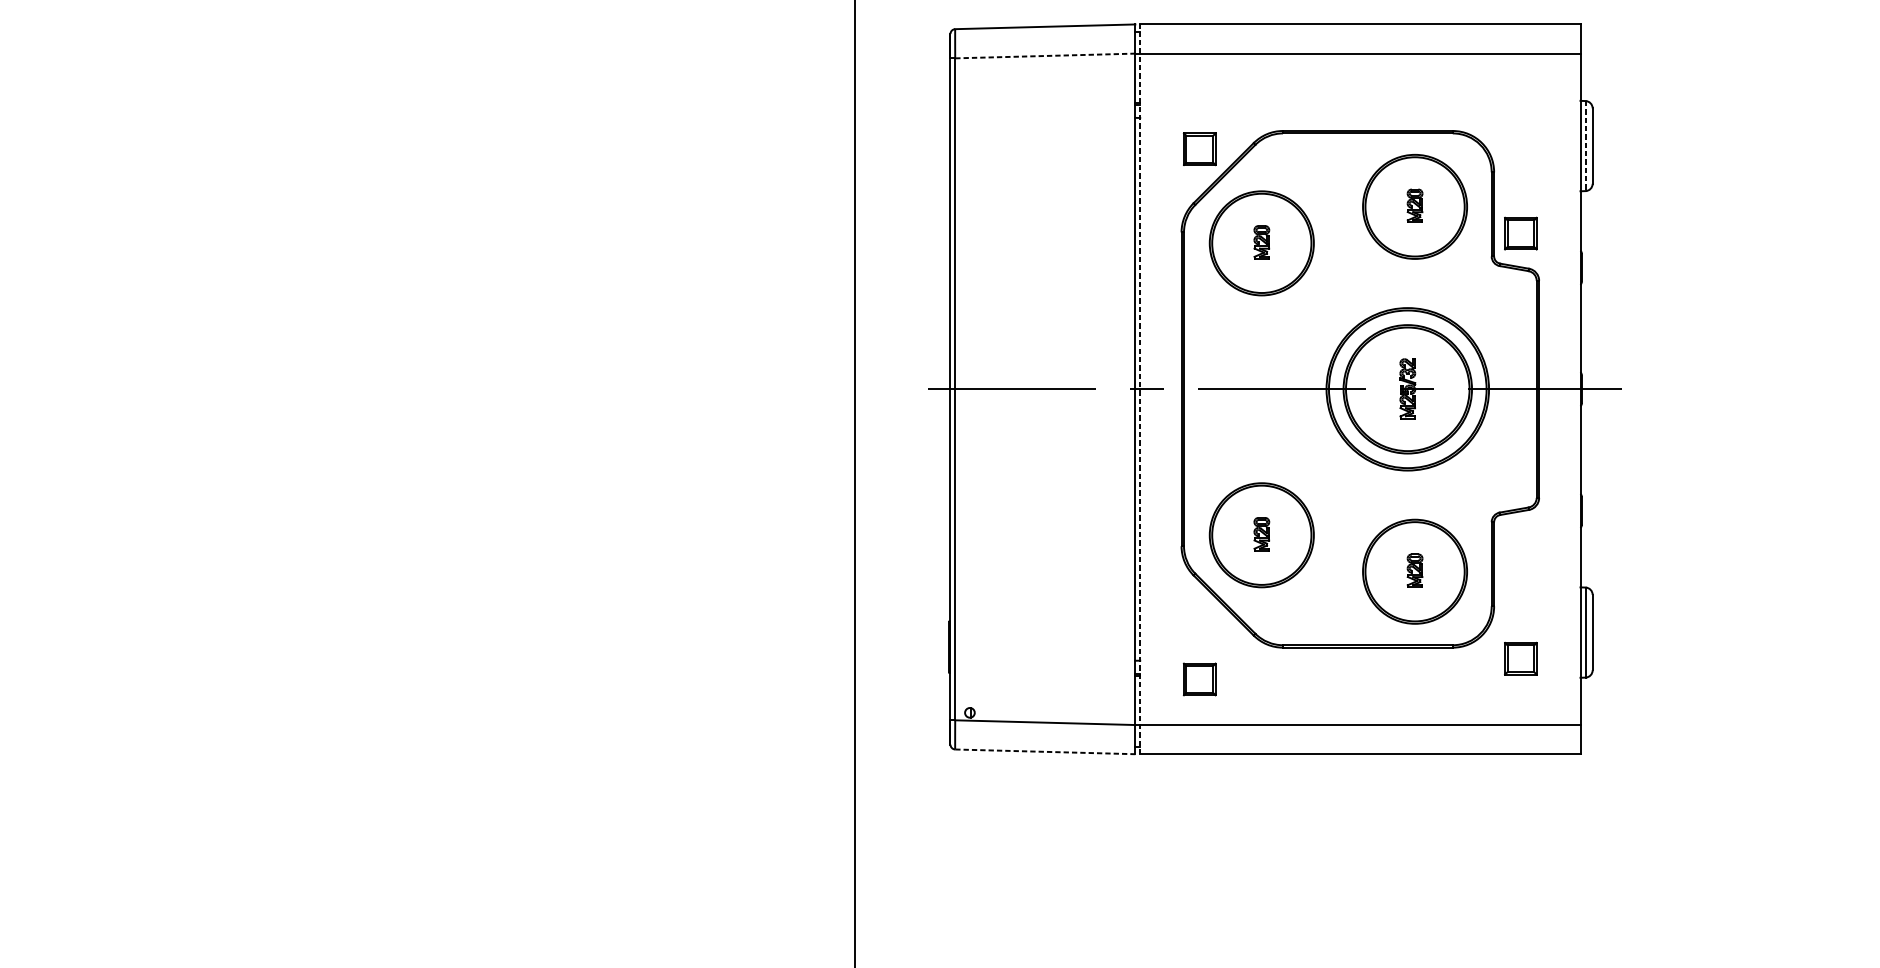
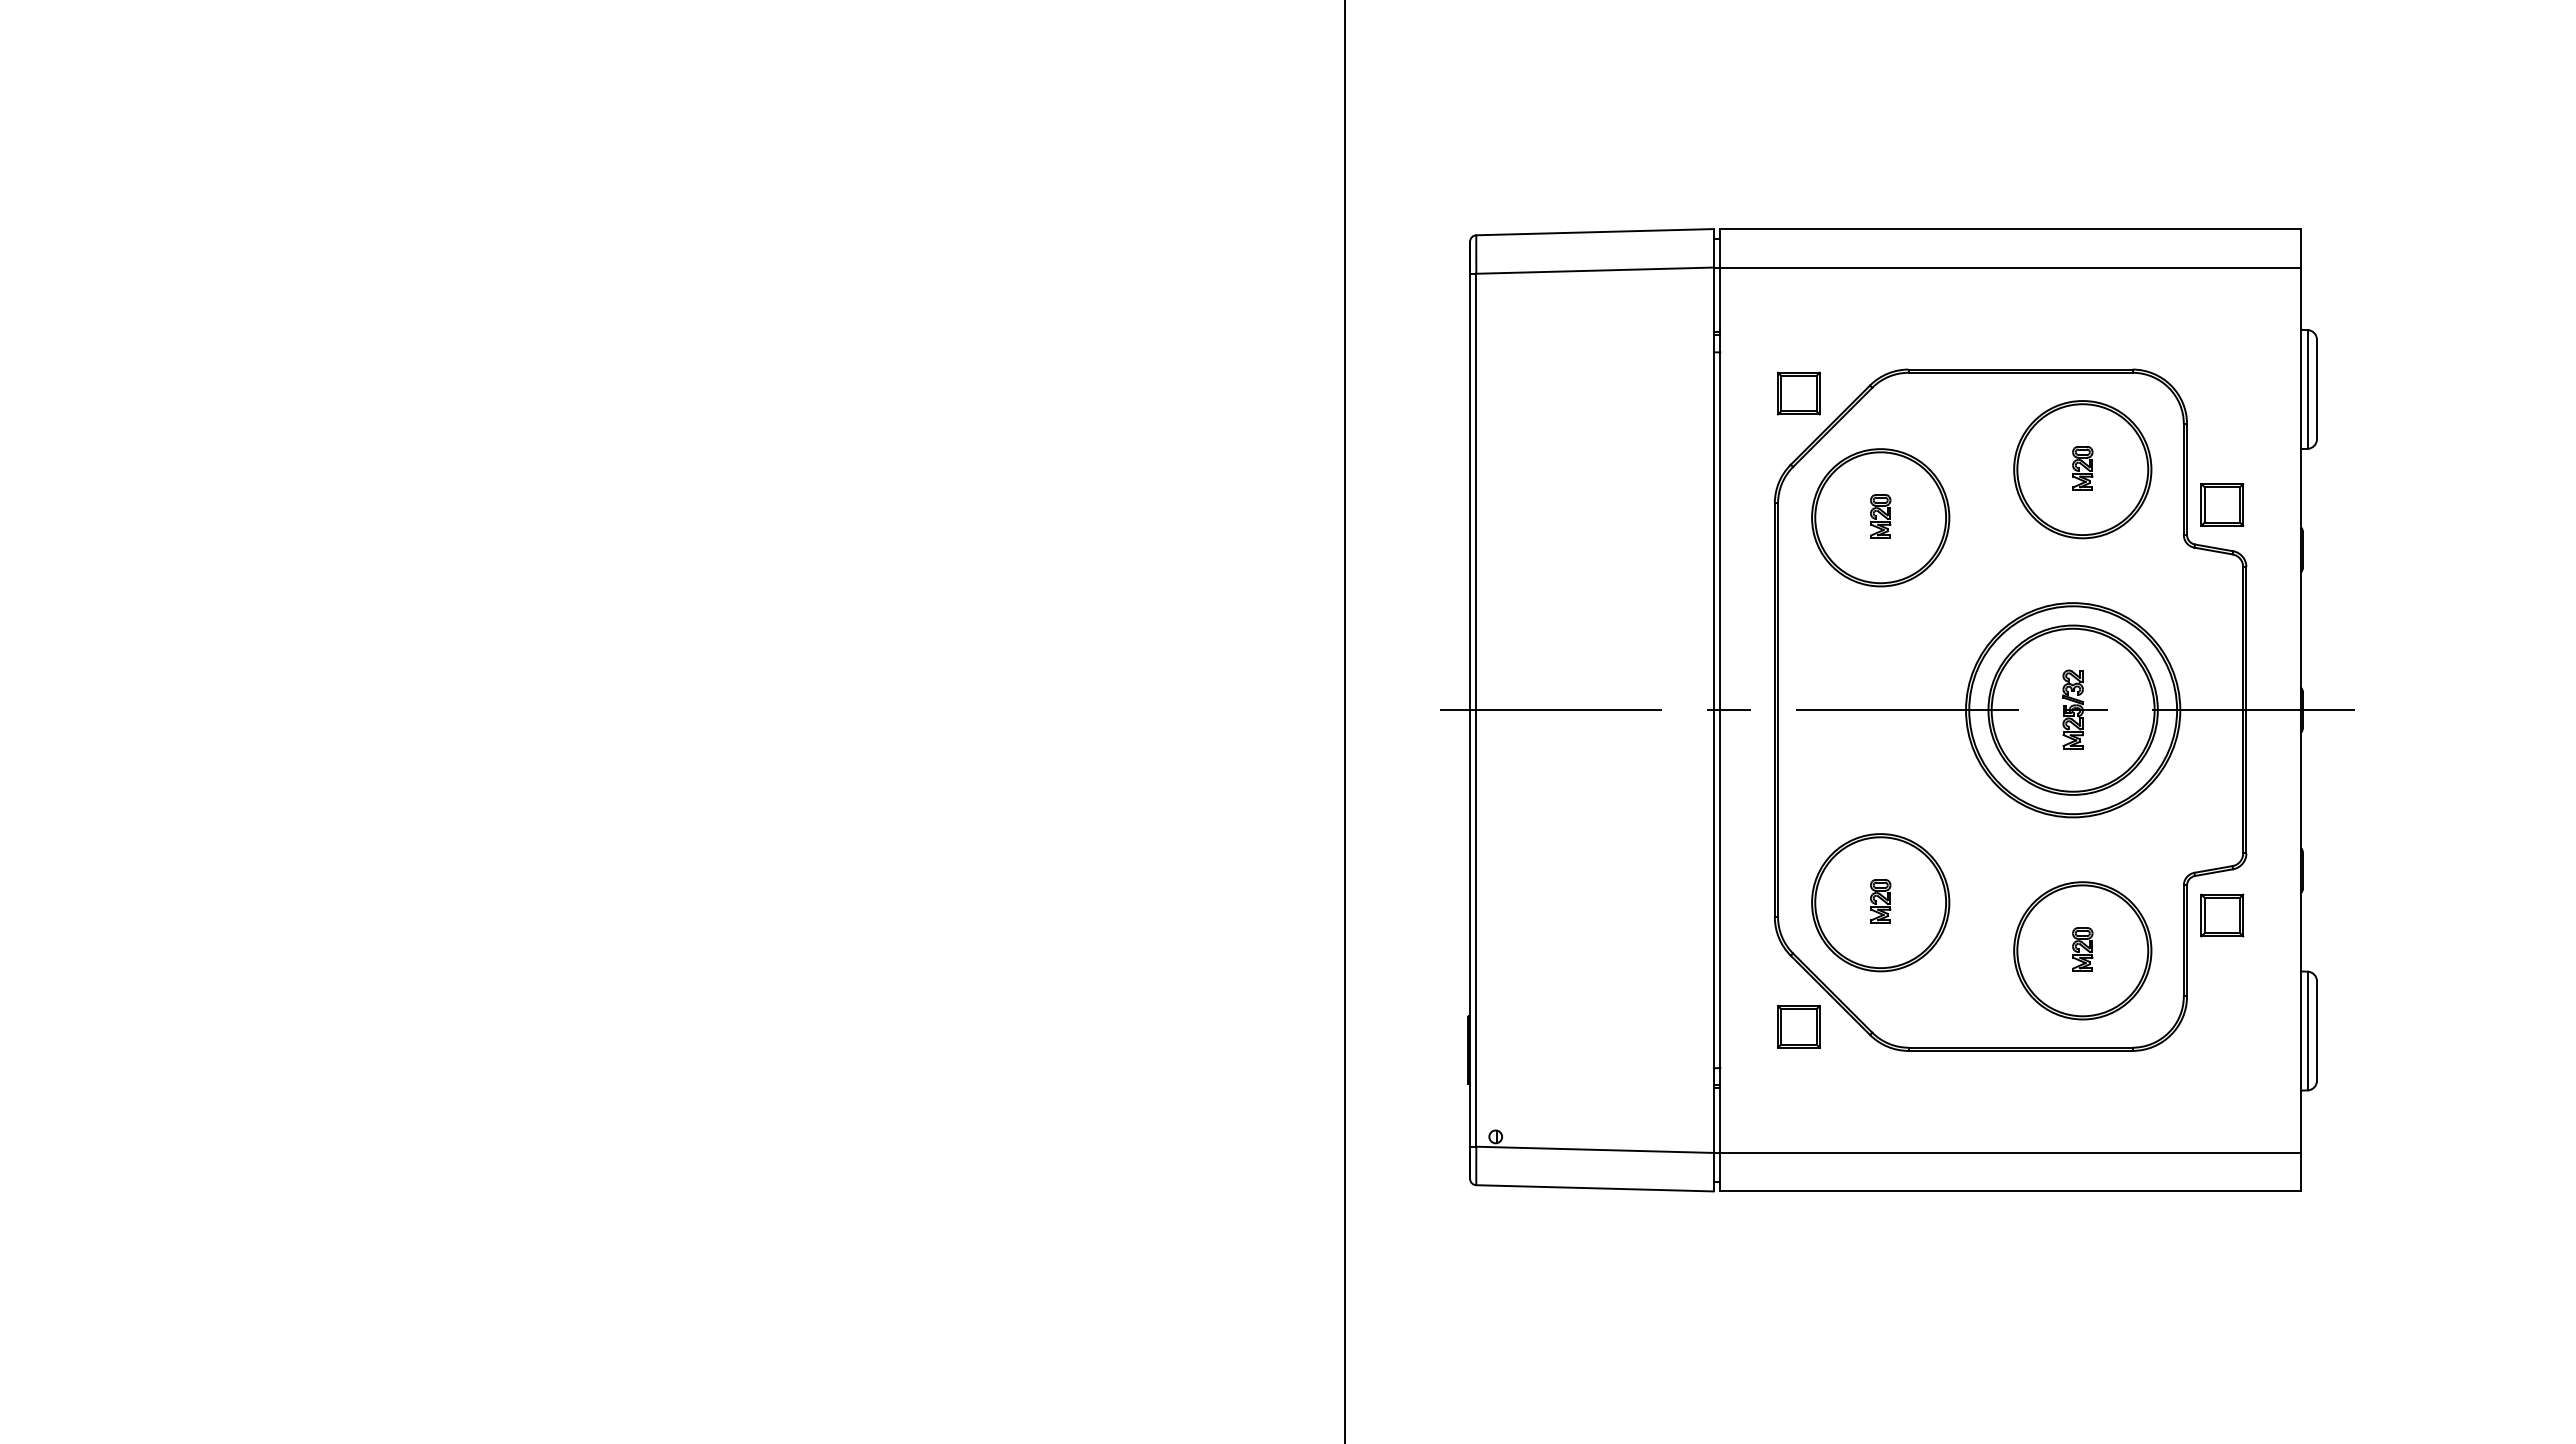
line: (1045, 55) -> (1595, 270), dashed -> solid
line: (1585, 146) -> (2307, 389), dashed -> solid
line: (1140, 388) -> (1720, 709), dashed -> solid
part: (1521, 658) -> (2222, 915), moved
part: (1199, 679) -> (1798, 1026), moved
line: (1045, 751) -> (1595, 1188), dashed -> solid

